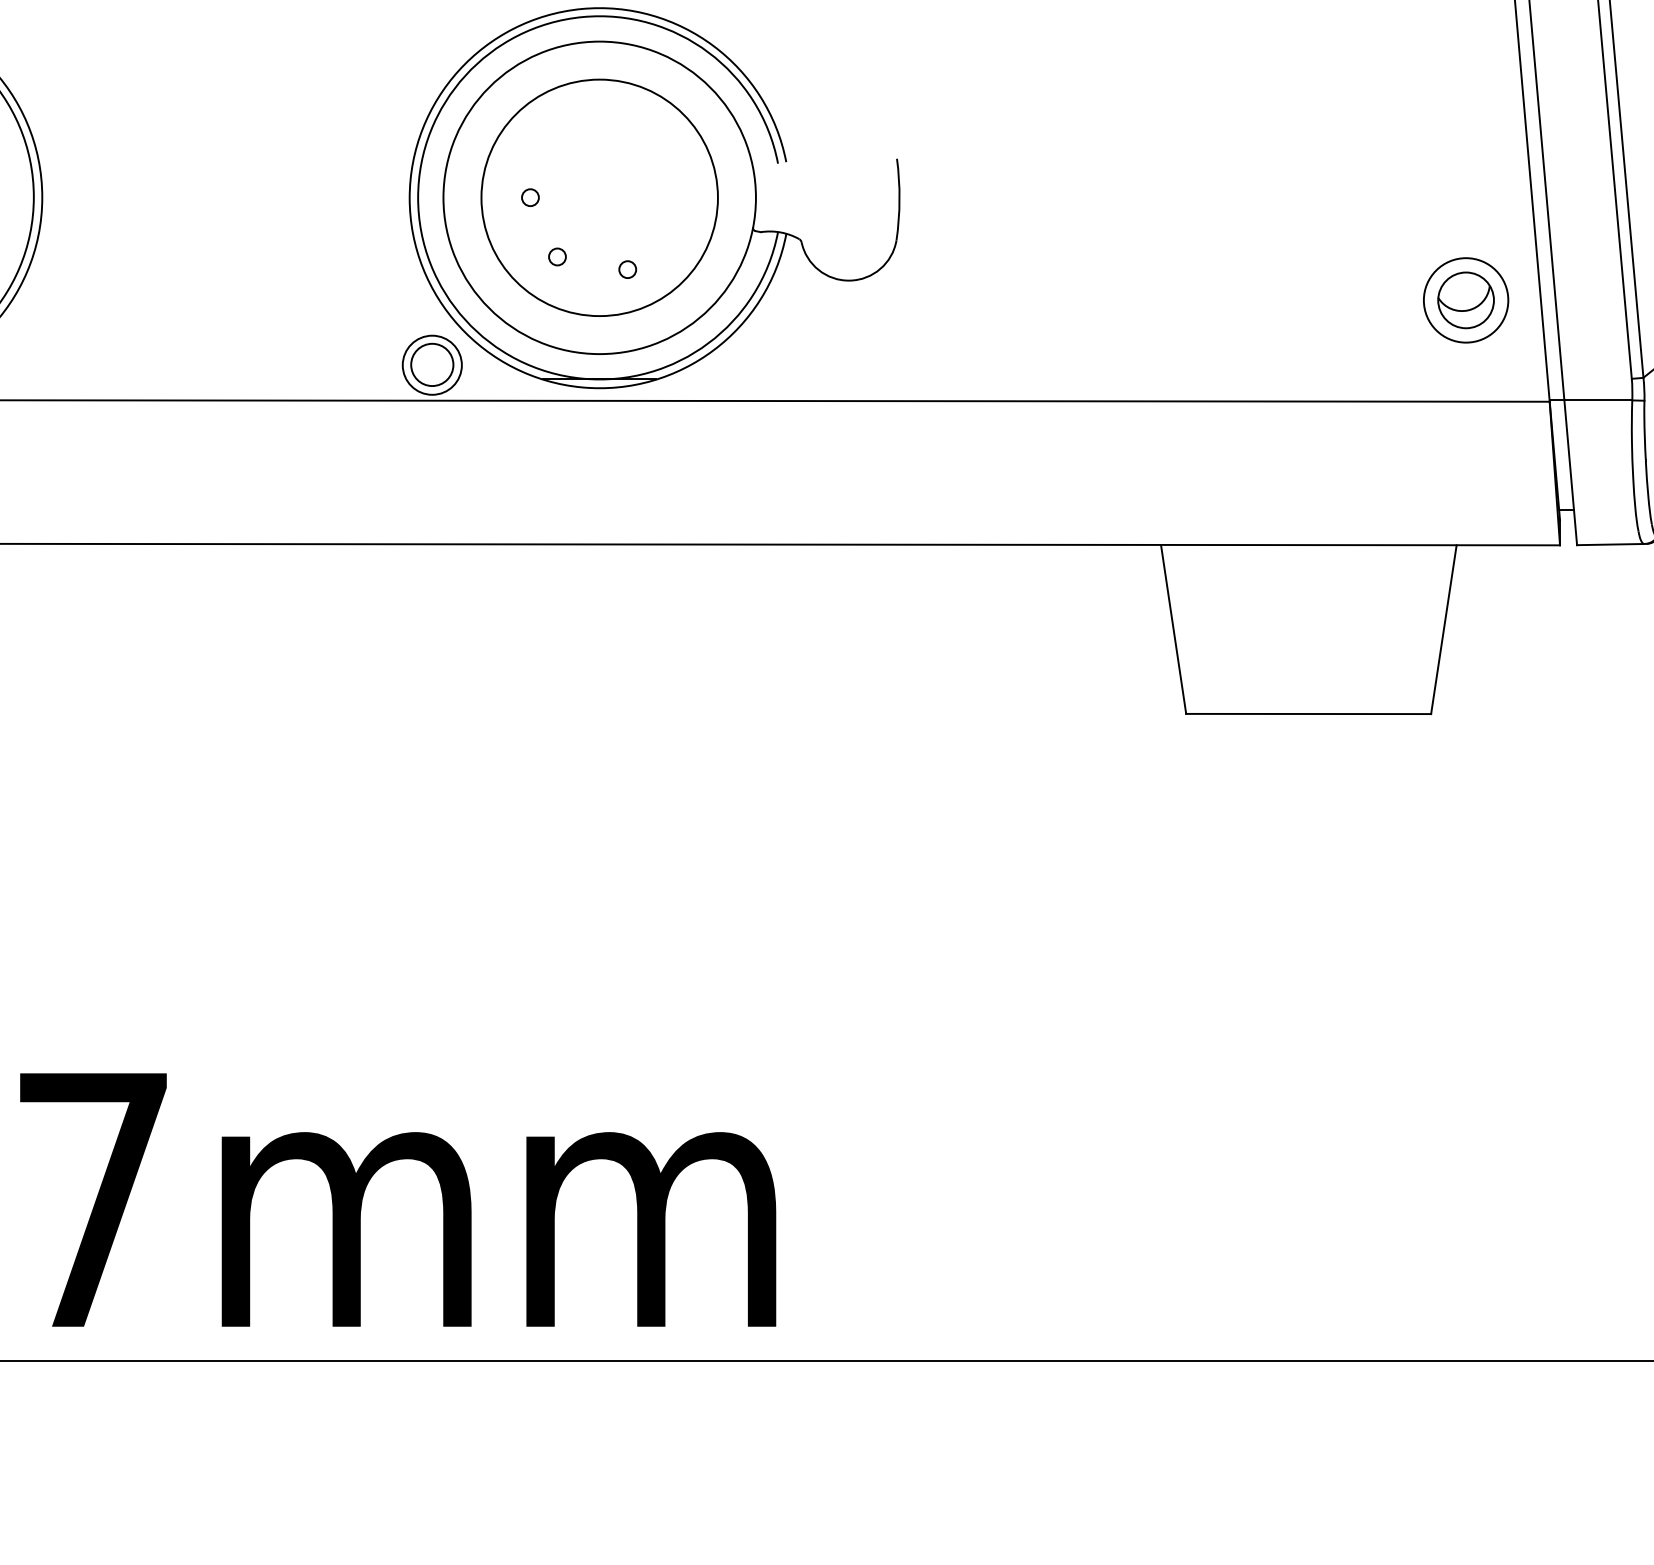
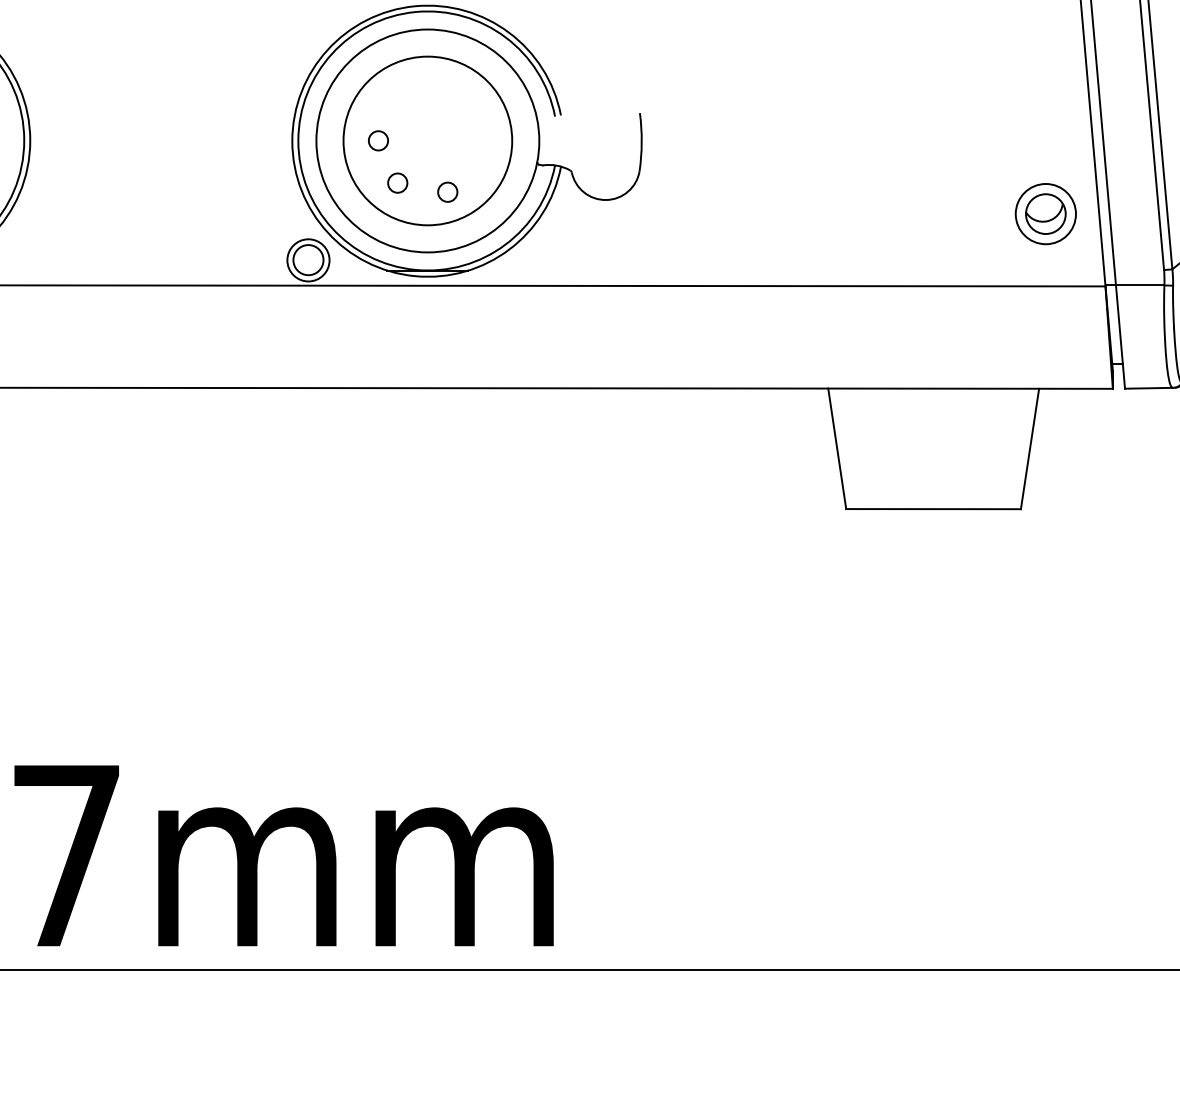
circle: (530, 197) -> (378, 140), size x1.6
circle: (557, 256) -> (397, 182), size x1.6
circle: (627, 269) -> (447, 192), size x1.6

